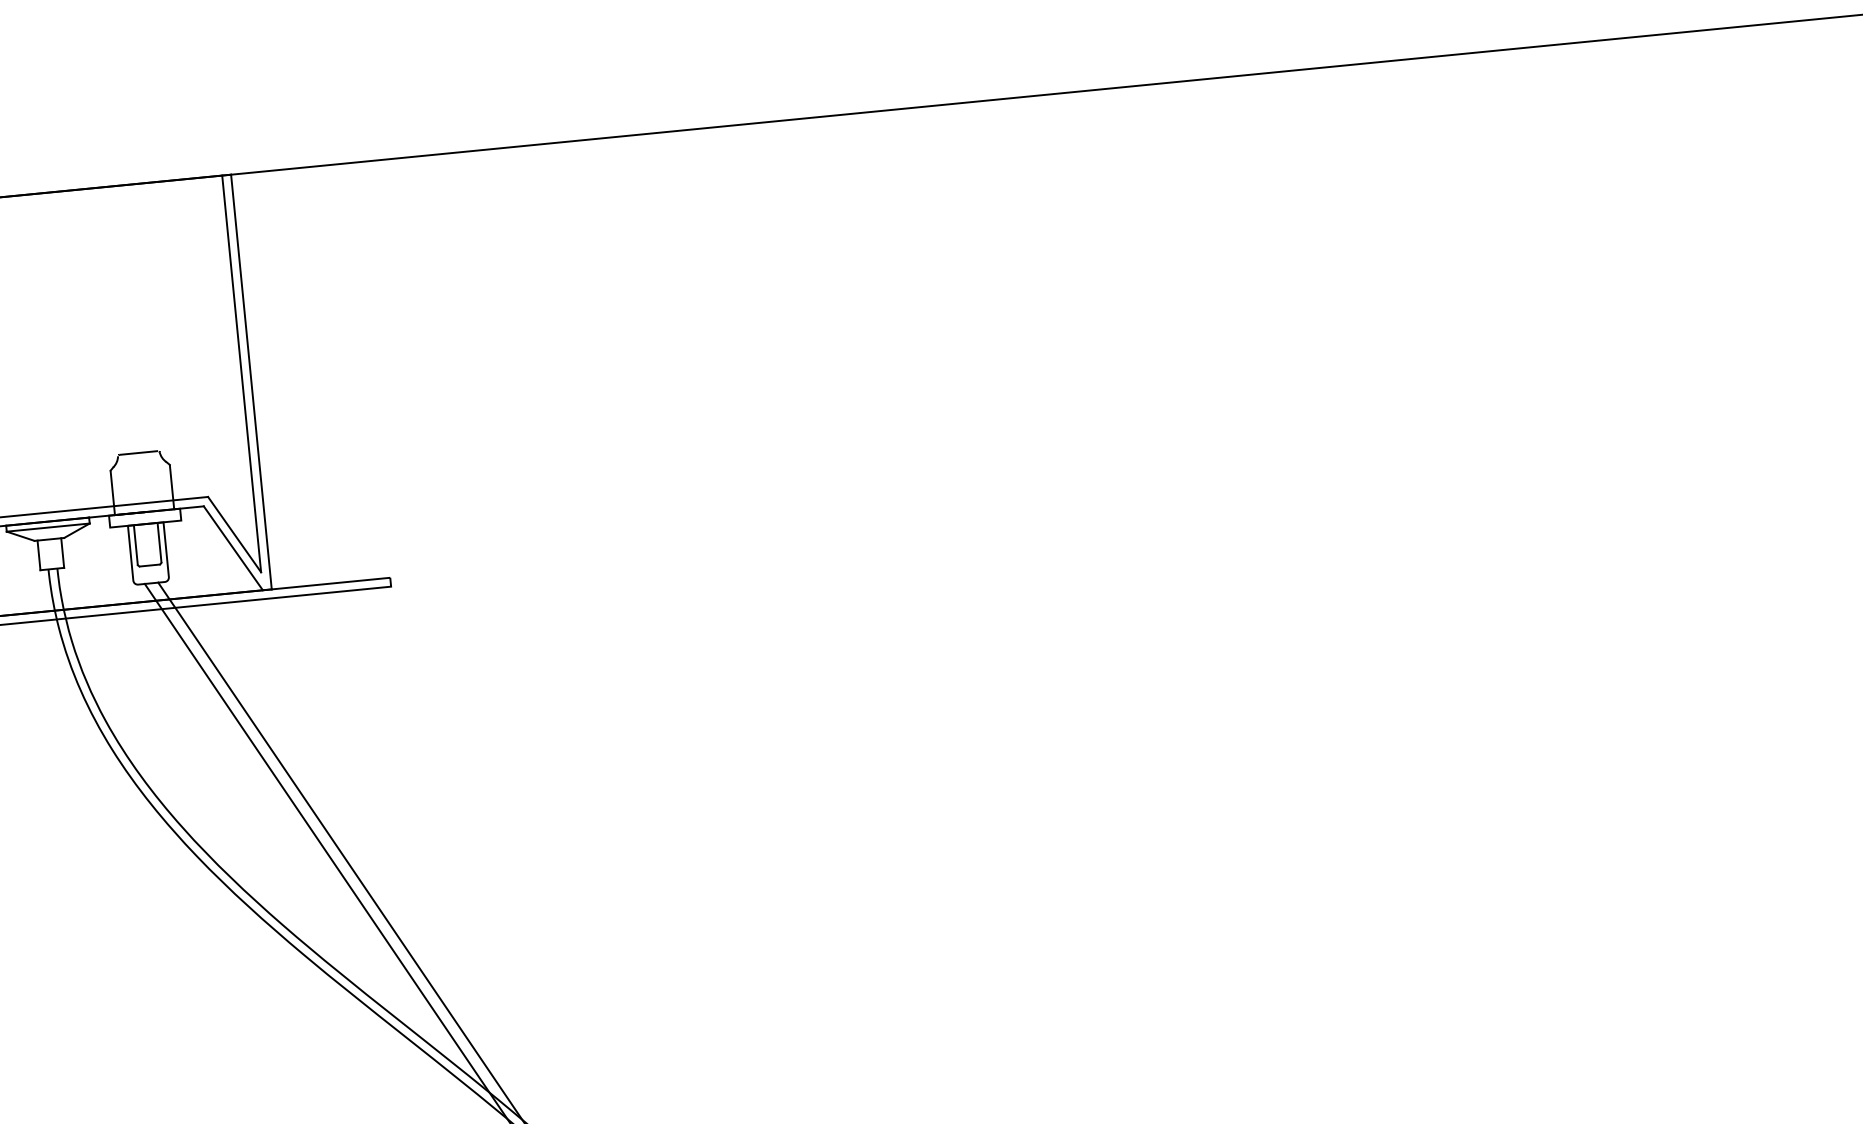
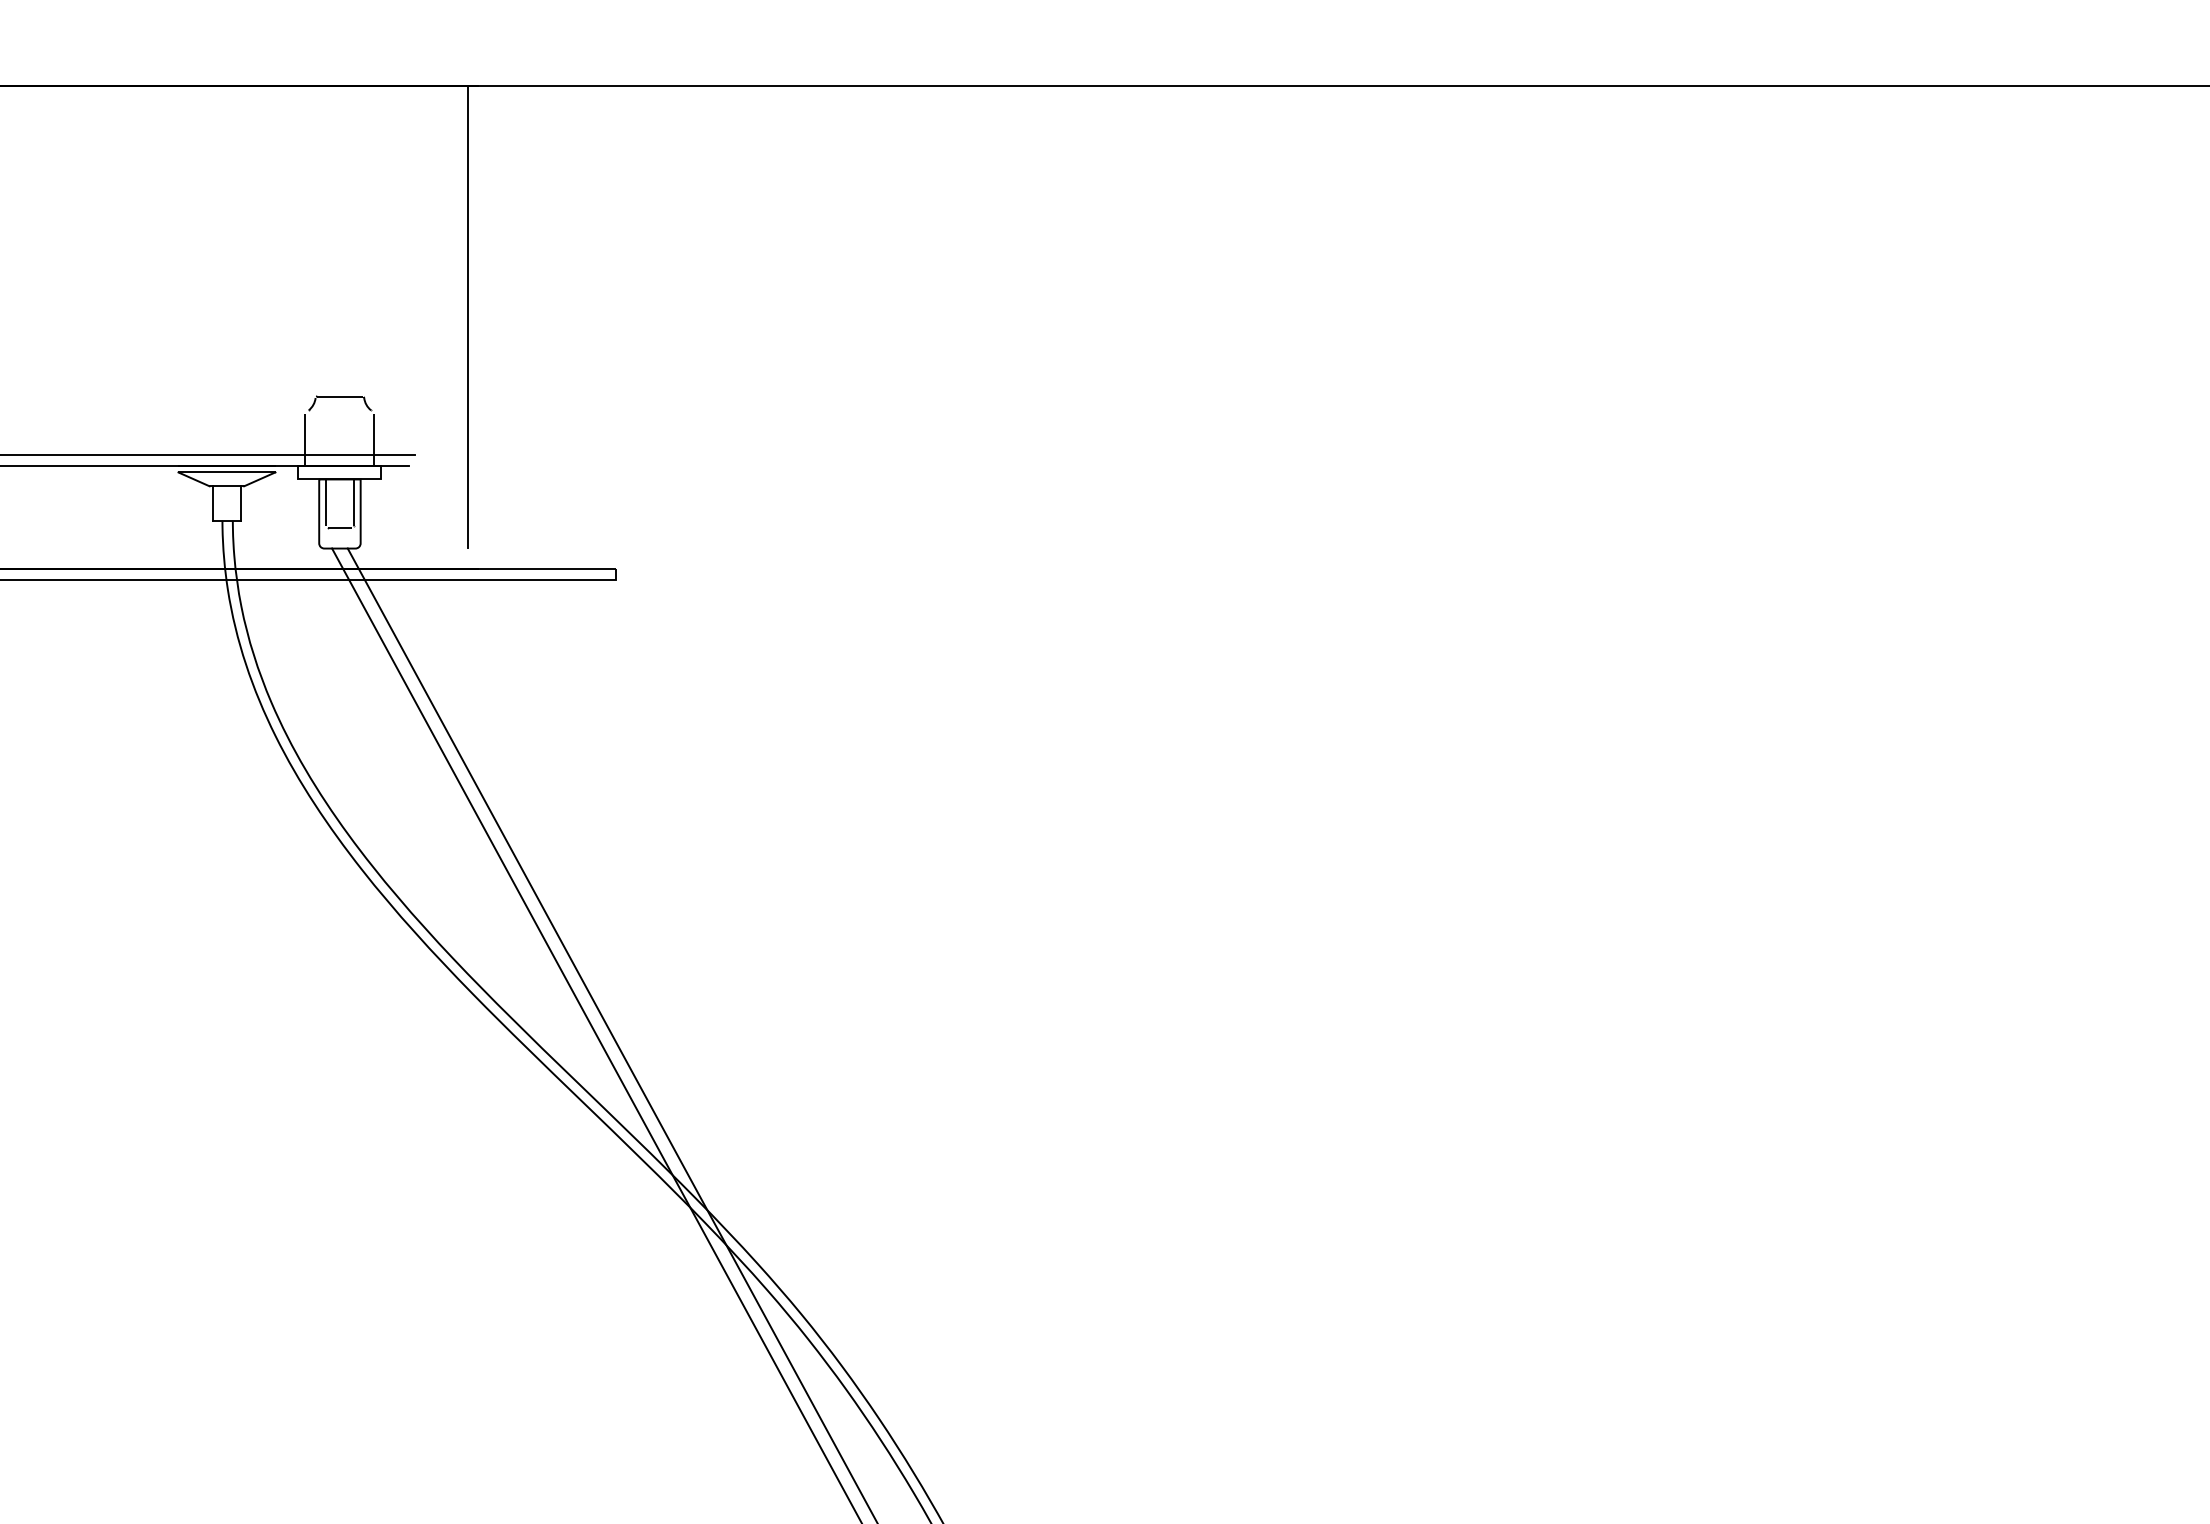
line: (251, 382) -> (478, 327), removed
line: (234, 534) -> (441, 501), removed
line: (233, 548) -> (438, 517), removed

